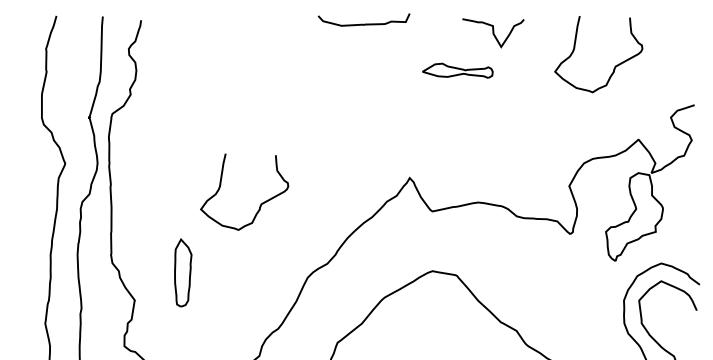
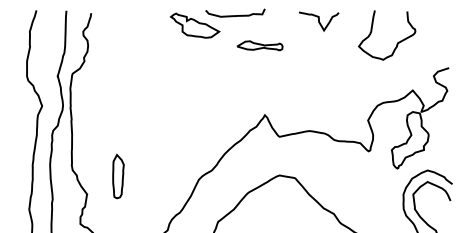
part: (302, 39) -> (195, 25), added
part: (457, 70) -> (259, 45), moved
curve: (259, 204) -> (167, 132), removed

